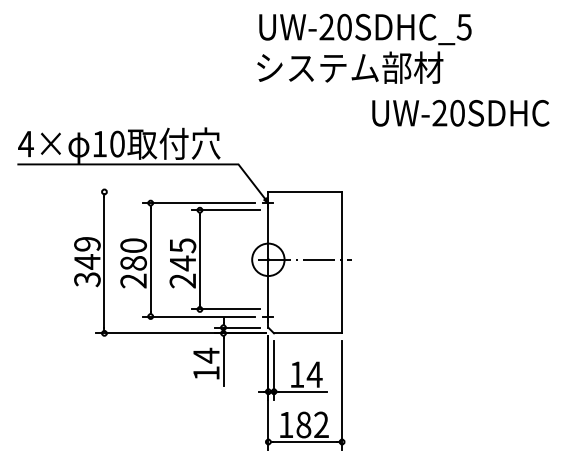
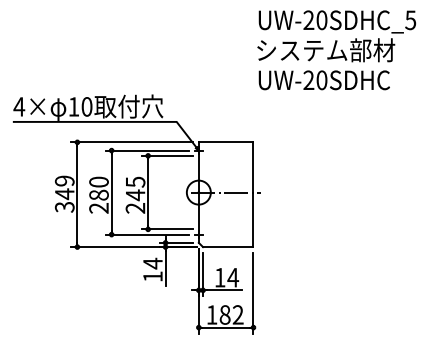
text: (364, 48) -> (336, 36), moved
text: (460, 113) -> (324, 80), moved
line: (178, 191) -> (132, 141), added

